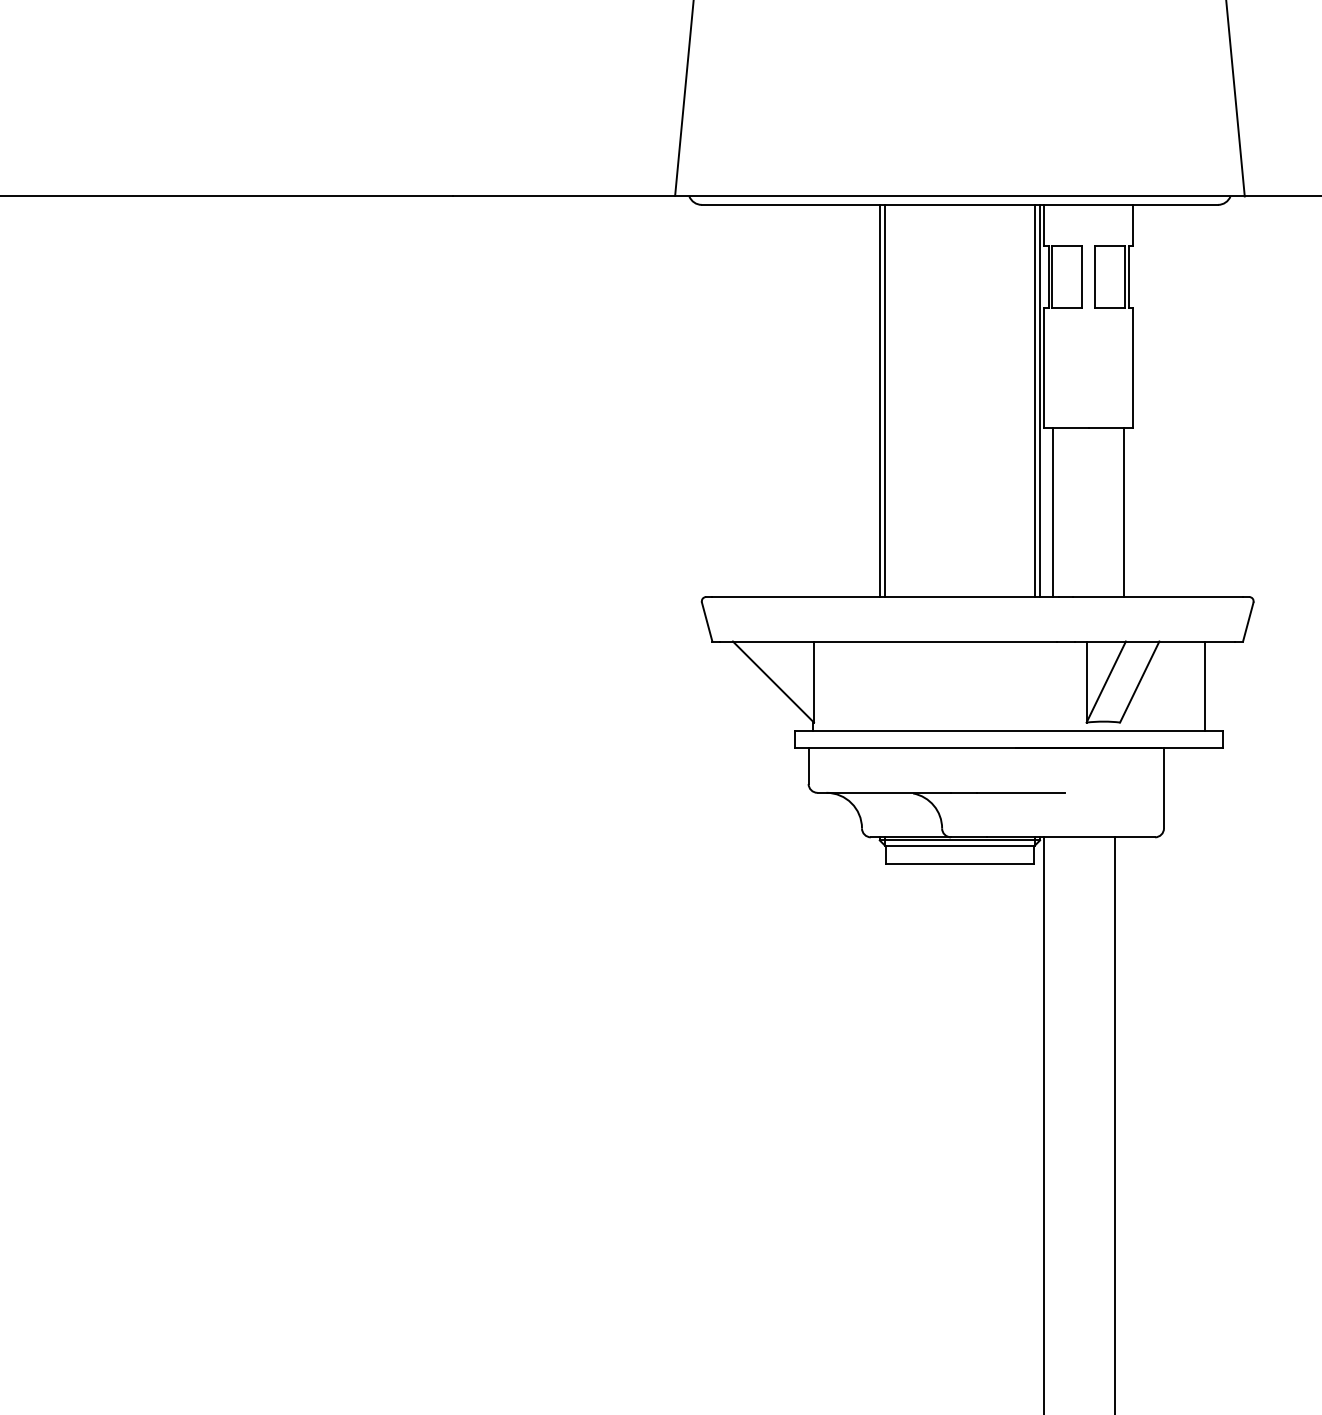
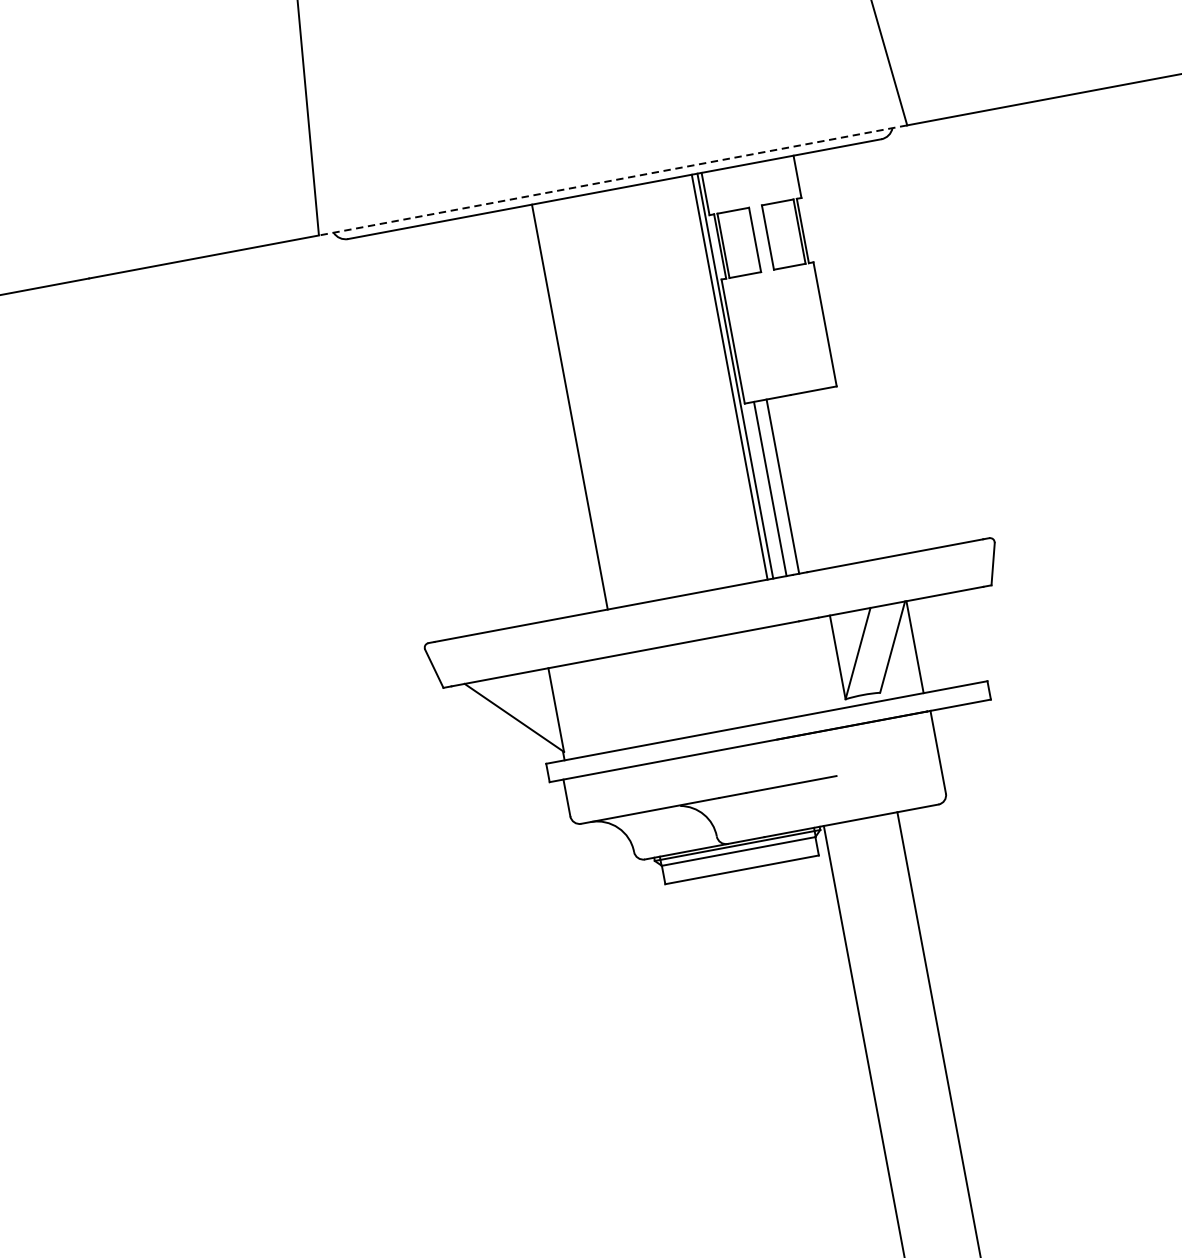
line: (959, 196) -> (612, 180), solid -> dashed
line: (885, 400) -> (575, 405), removed
line: (1124, 512) -> (783, 486), moved
line: (1204, 685) -> (914, 646), moved

